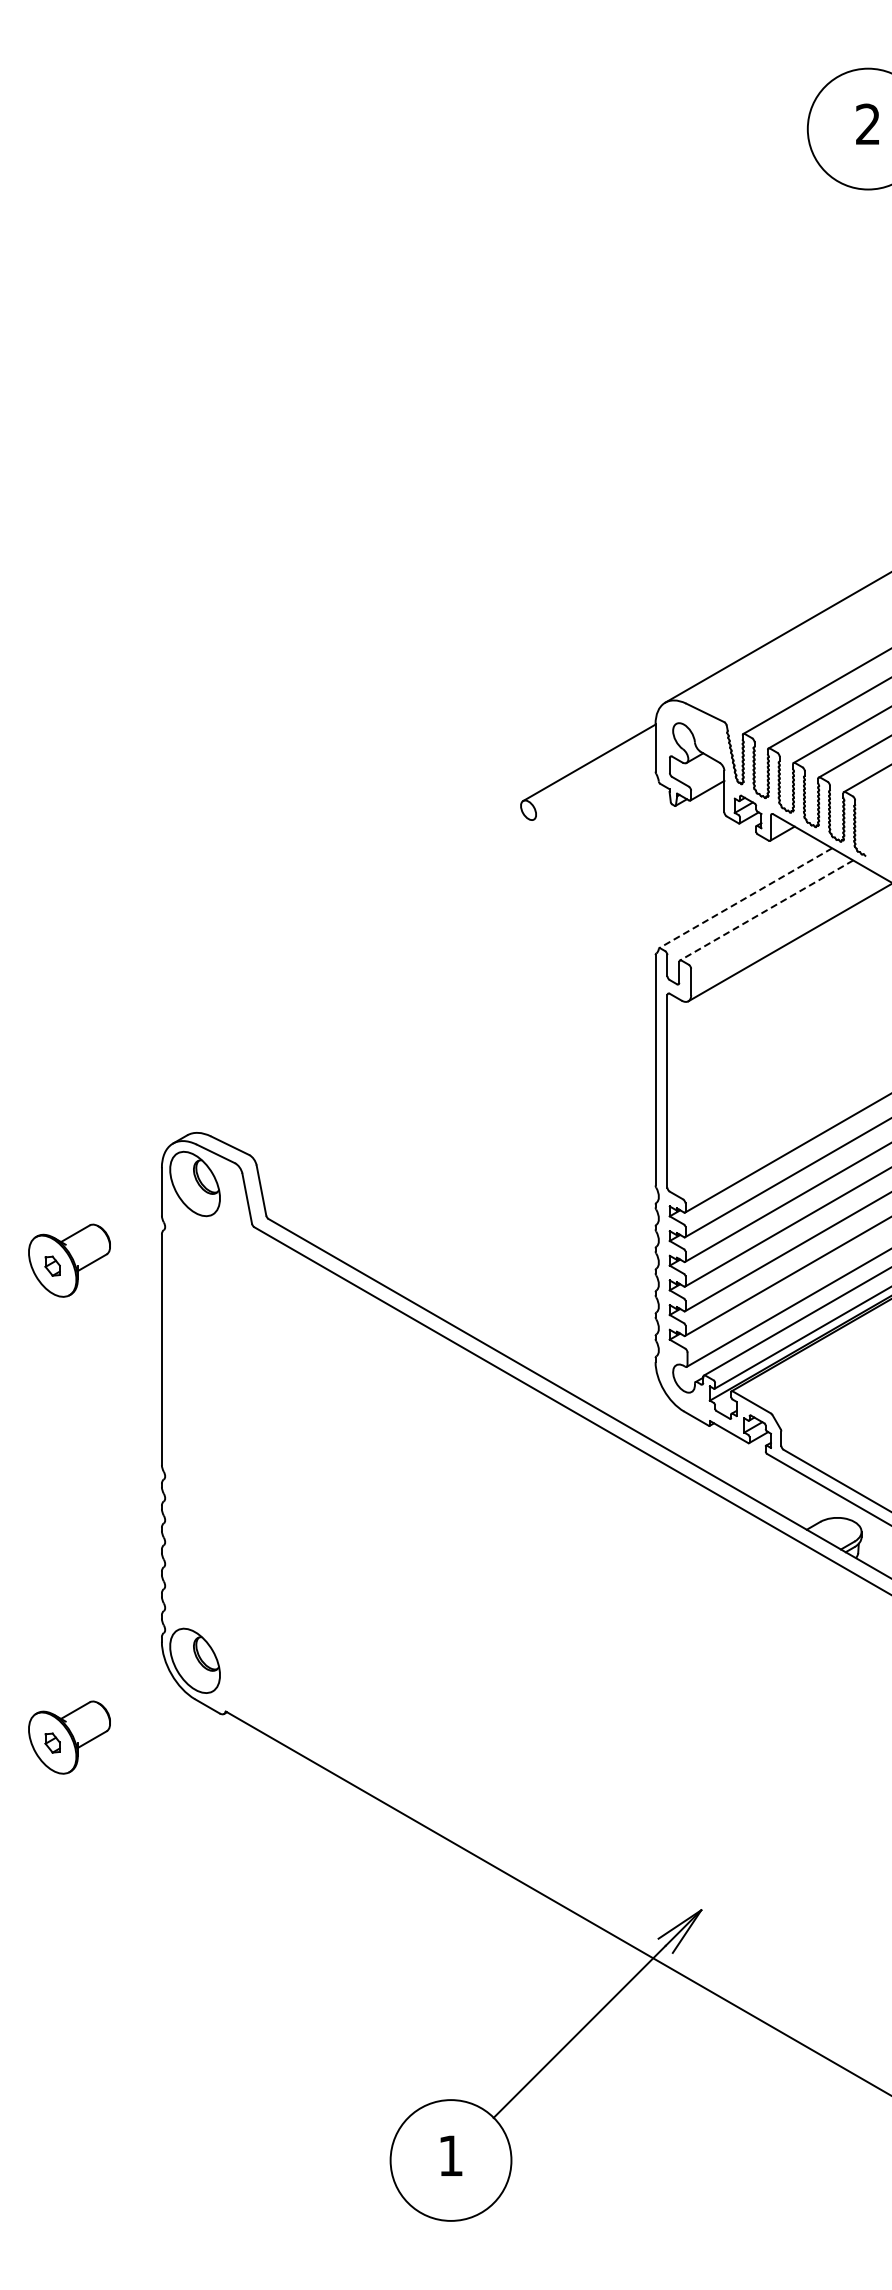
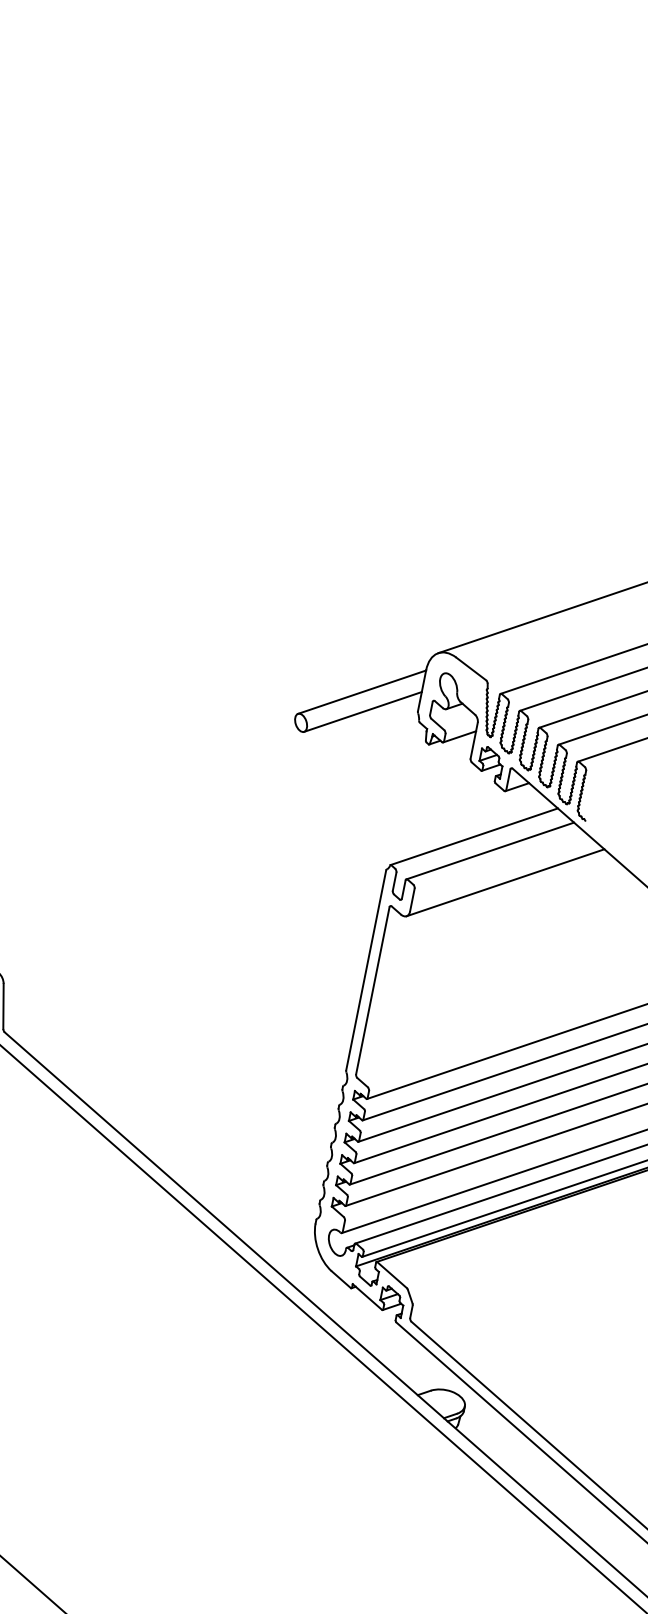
line: (594, 784) -> (362, 711), added
line: (745, 898) -> (473, 836), dashed -> solid
line: (766, 910) -> (490, 851), dashed -> solid

